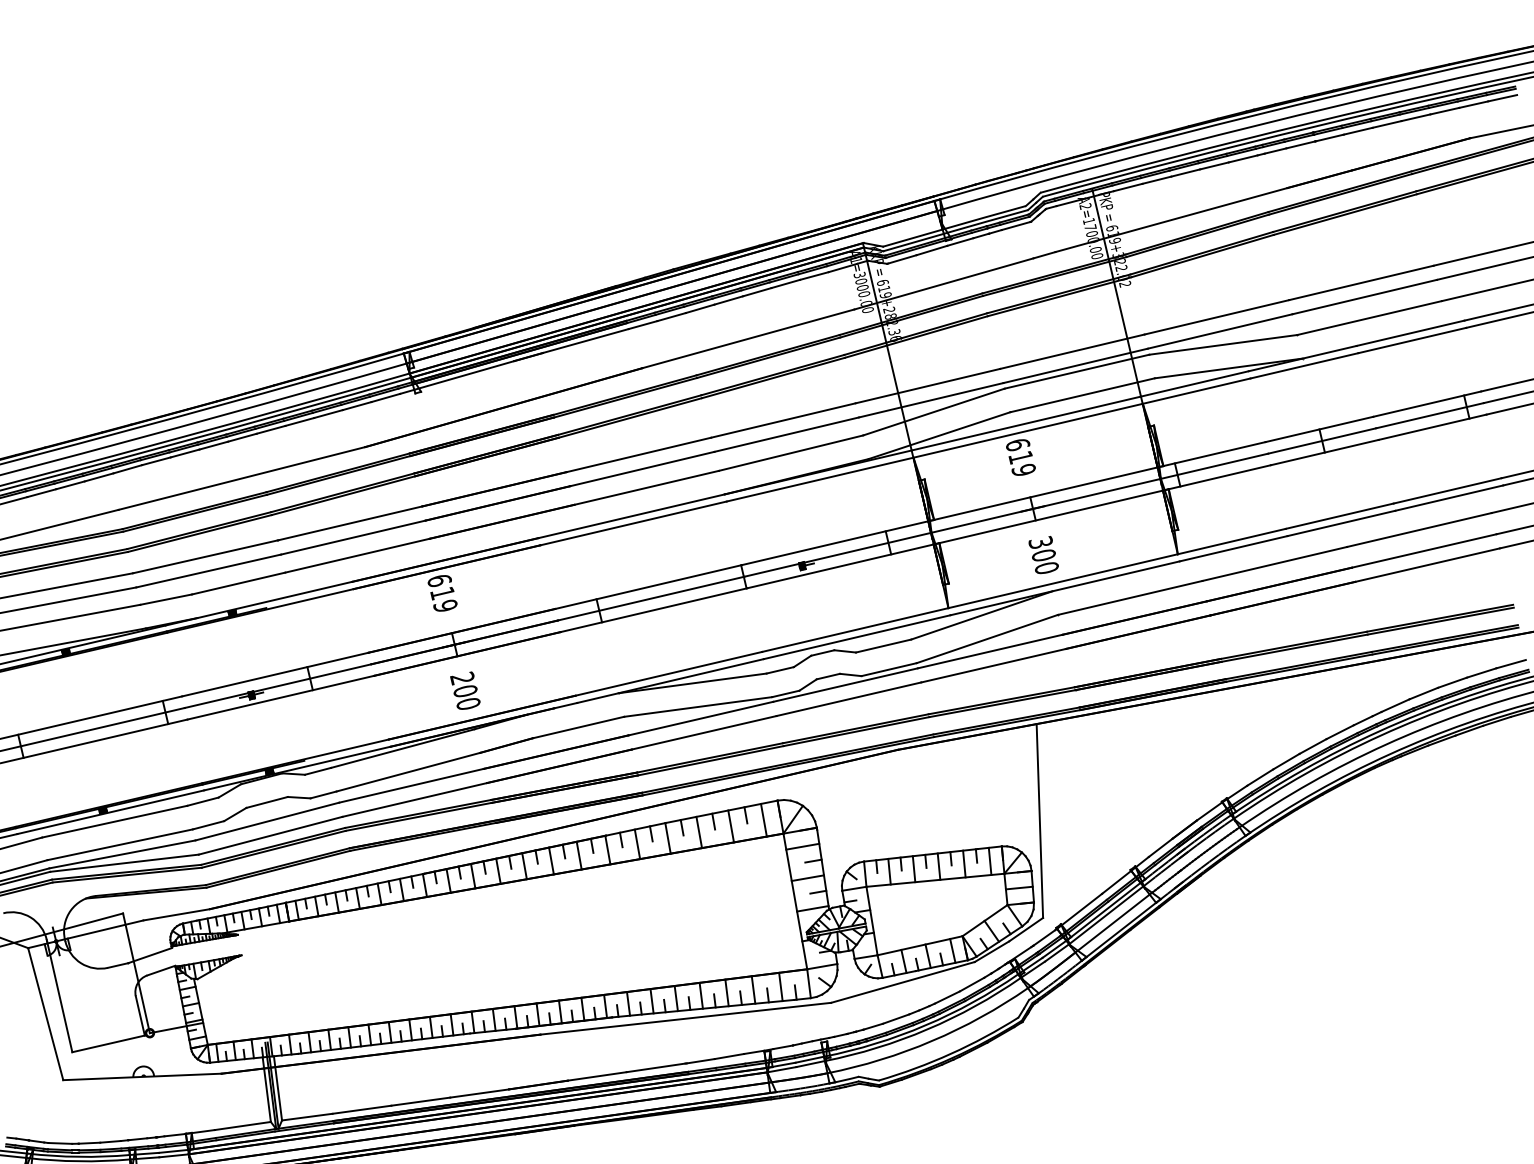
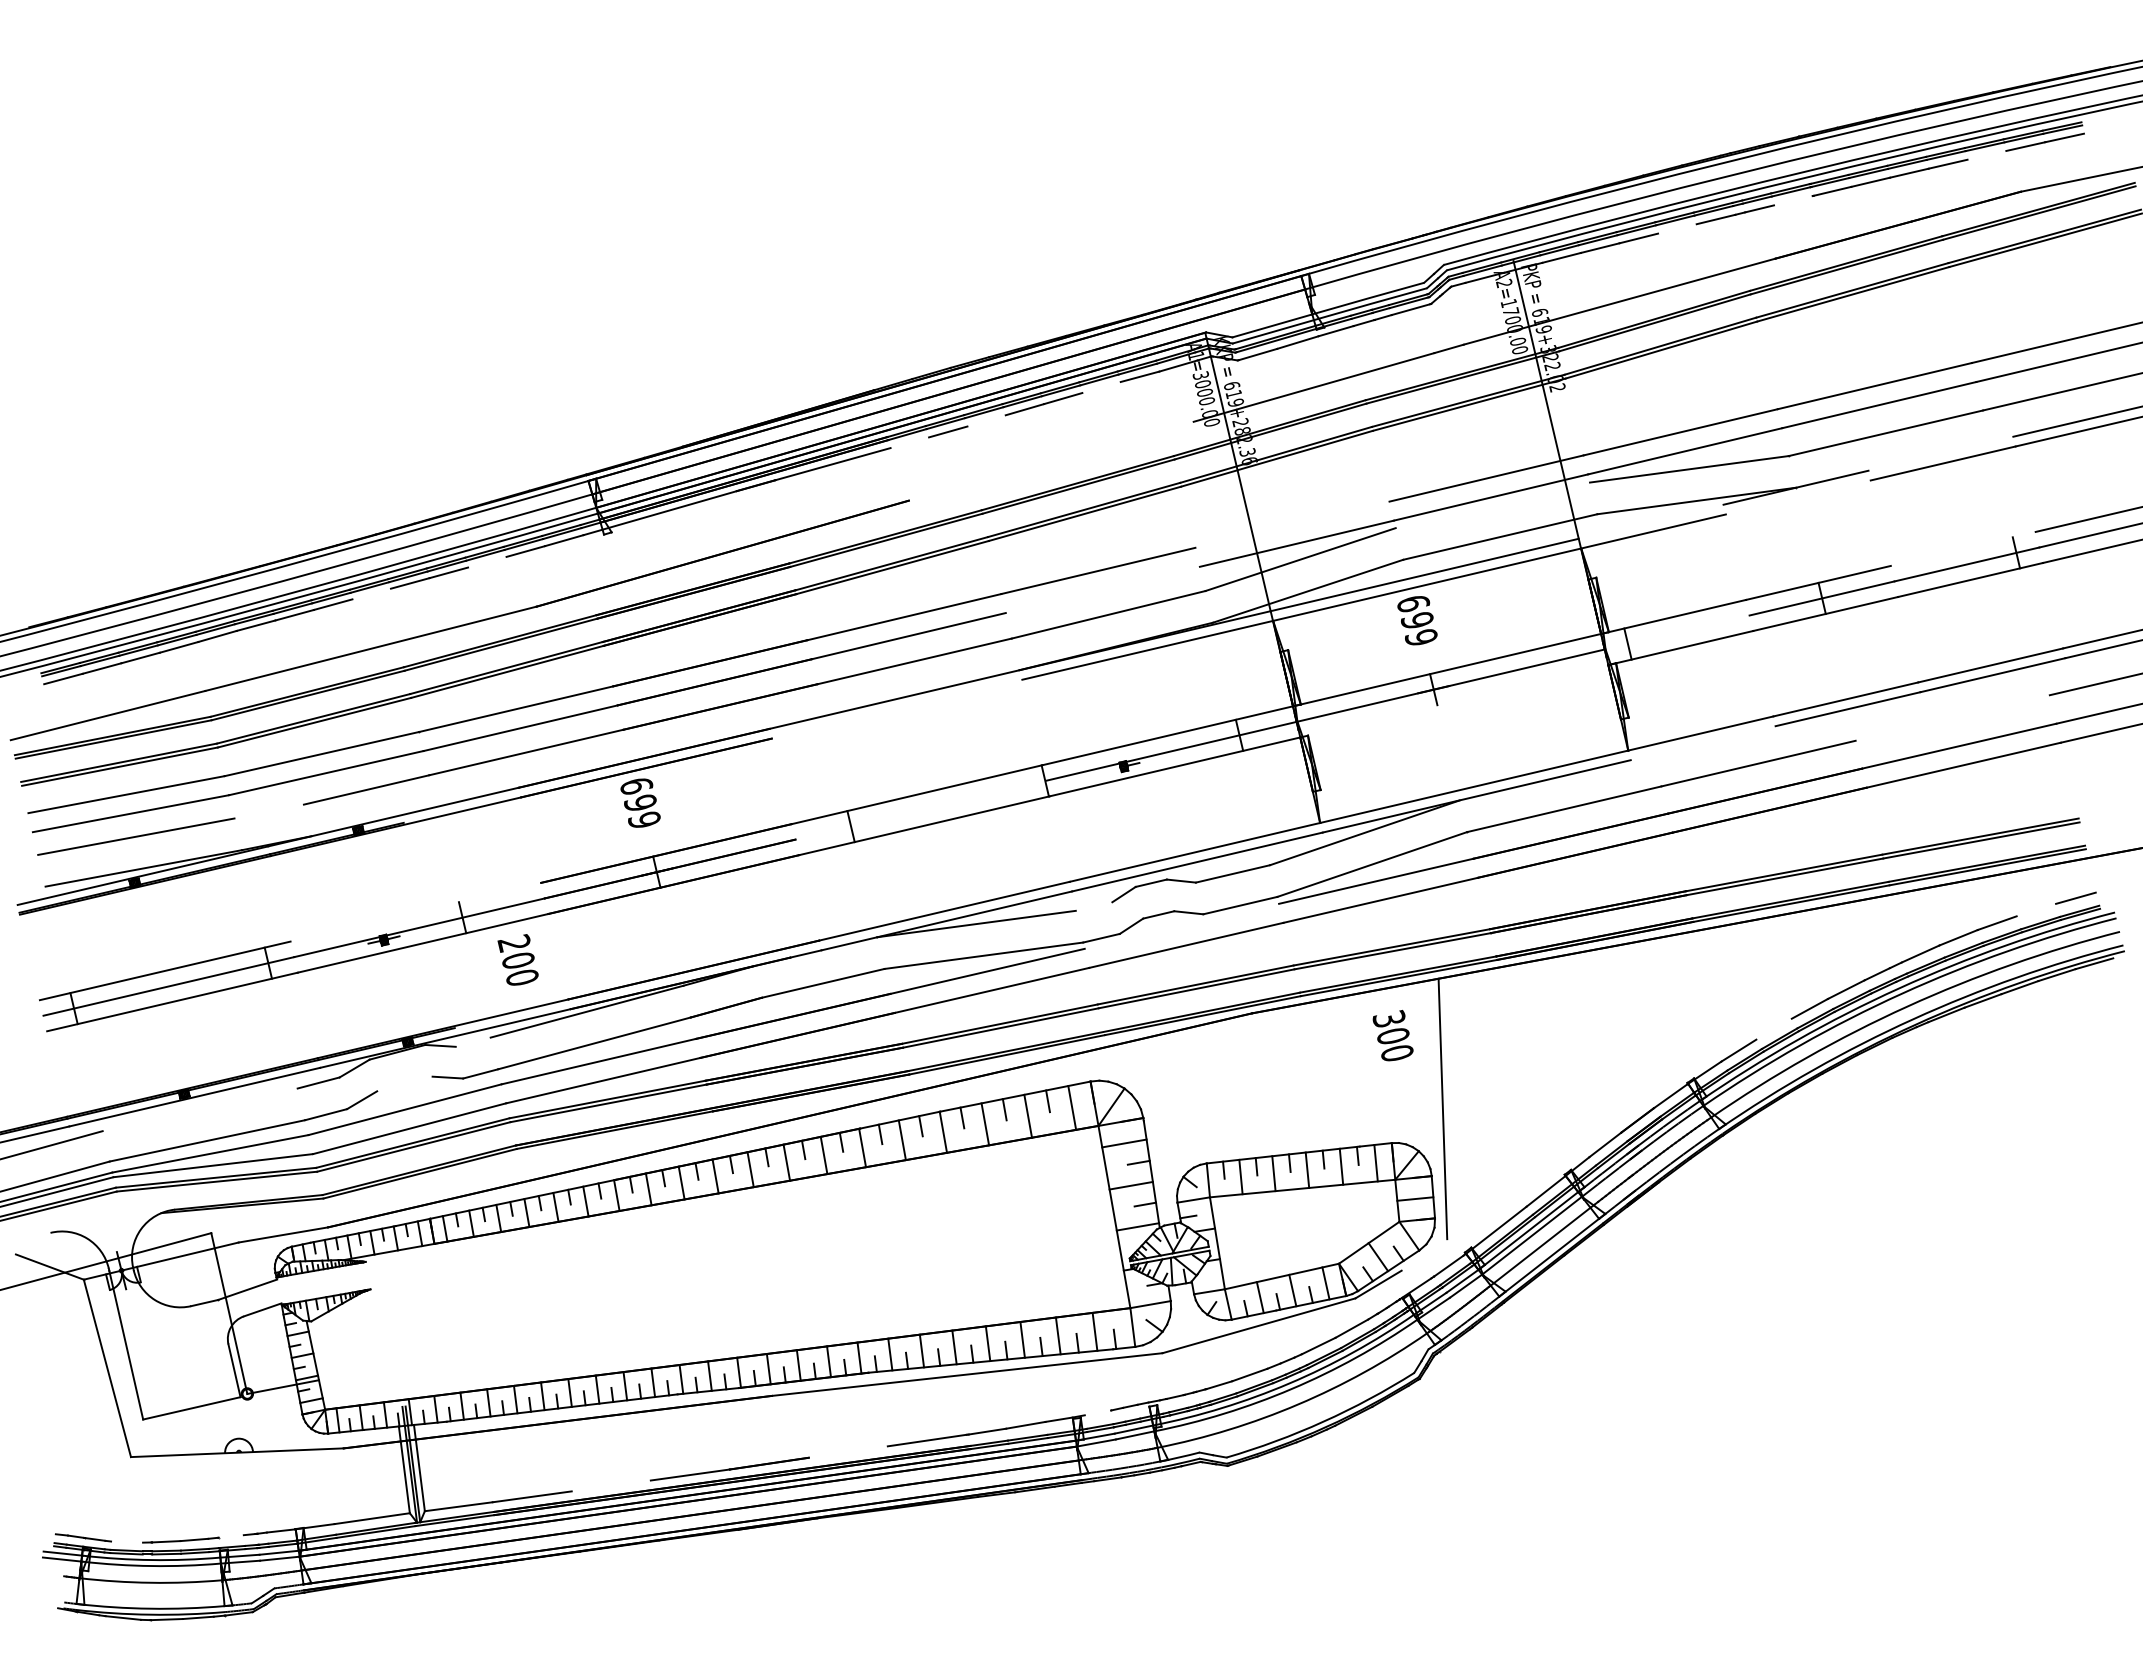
line: (1444, 110) -> (1986, 154), removed
line: (1300, 144) -> (1793, 200), removed
line: (1214, 165) -> (1677, 228), removed
line: (785, 283) -> (1101, 387), removed
line: (700, 308) -> (986, 420), removed
line: (642, 324) -> (909, 442), removed
line: (1410, 333) -> (1940, 453), removed
line: (747, 338) -> (1050, 460), removed
line: (1303, 365) -> (1797, 497), removed
line: (1076, 371) -> (1492, 505), removed
line: (1194, 383) -> (1650, 521), removed
line: (927, 385) -> (1292, 524), removed
line: (1426, 403) -> (1962, 548), removed
line: (328, 413) -> (487, 561), removed
line: (786, 434) -> (1102, 589), removed
line: (242, 437) -> (371, 593), removed
text: (1020, 458) -> (1417, 621), 619 -> 699
line: (1213, 466) -> (1676, 632), removed
line: (1048, 517) -> (1454, 701), removed
line: (633, 522) -> (896, 708), removed
line: (1419, 529) -> (1952, 717), removed
line: (1233, 548) -> (1702, 743), removed
text: (1043, 554) -> (1392, 1035), moved
text: (442, 593) -> (640, 803), 619 -> 699
line: (650, 598) -> (920, 809), removed
line: (165, 599) -> (268, 811), removed
line: (779, 670) -> (1093, 906), removed
line: (1481, 672) -> (2036, 909), removed
line: (275, 674) -> (415, 911), removed
line: (845, 684) -> (1181, 925), removed
text: (464, 690) -> (517, 959), moved
line: (1285, 761) -> (1773, 1028), removed
line: (317, 770) -> (472, 1041), removed
line: (266, 802) -> (404, 1083), removed
line: (114, 821) -> (199, 1109), removed
line: (1026, 929) -> (1424, 1254), removed
line: (782, 1046) -> (1097, 1412), removed
line: (596, 1076) -> (847, 1451), removed
line: (420, 1101) -> (610, 1485), removed
line: (137, 1139) -> (230, 1536), removed
line: (60, 1143) -> (127, 1541), removed

